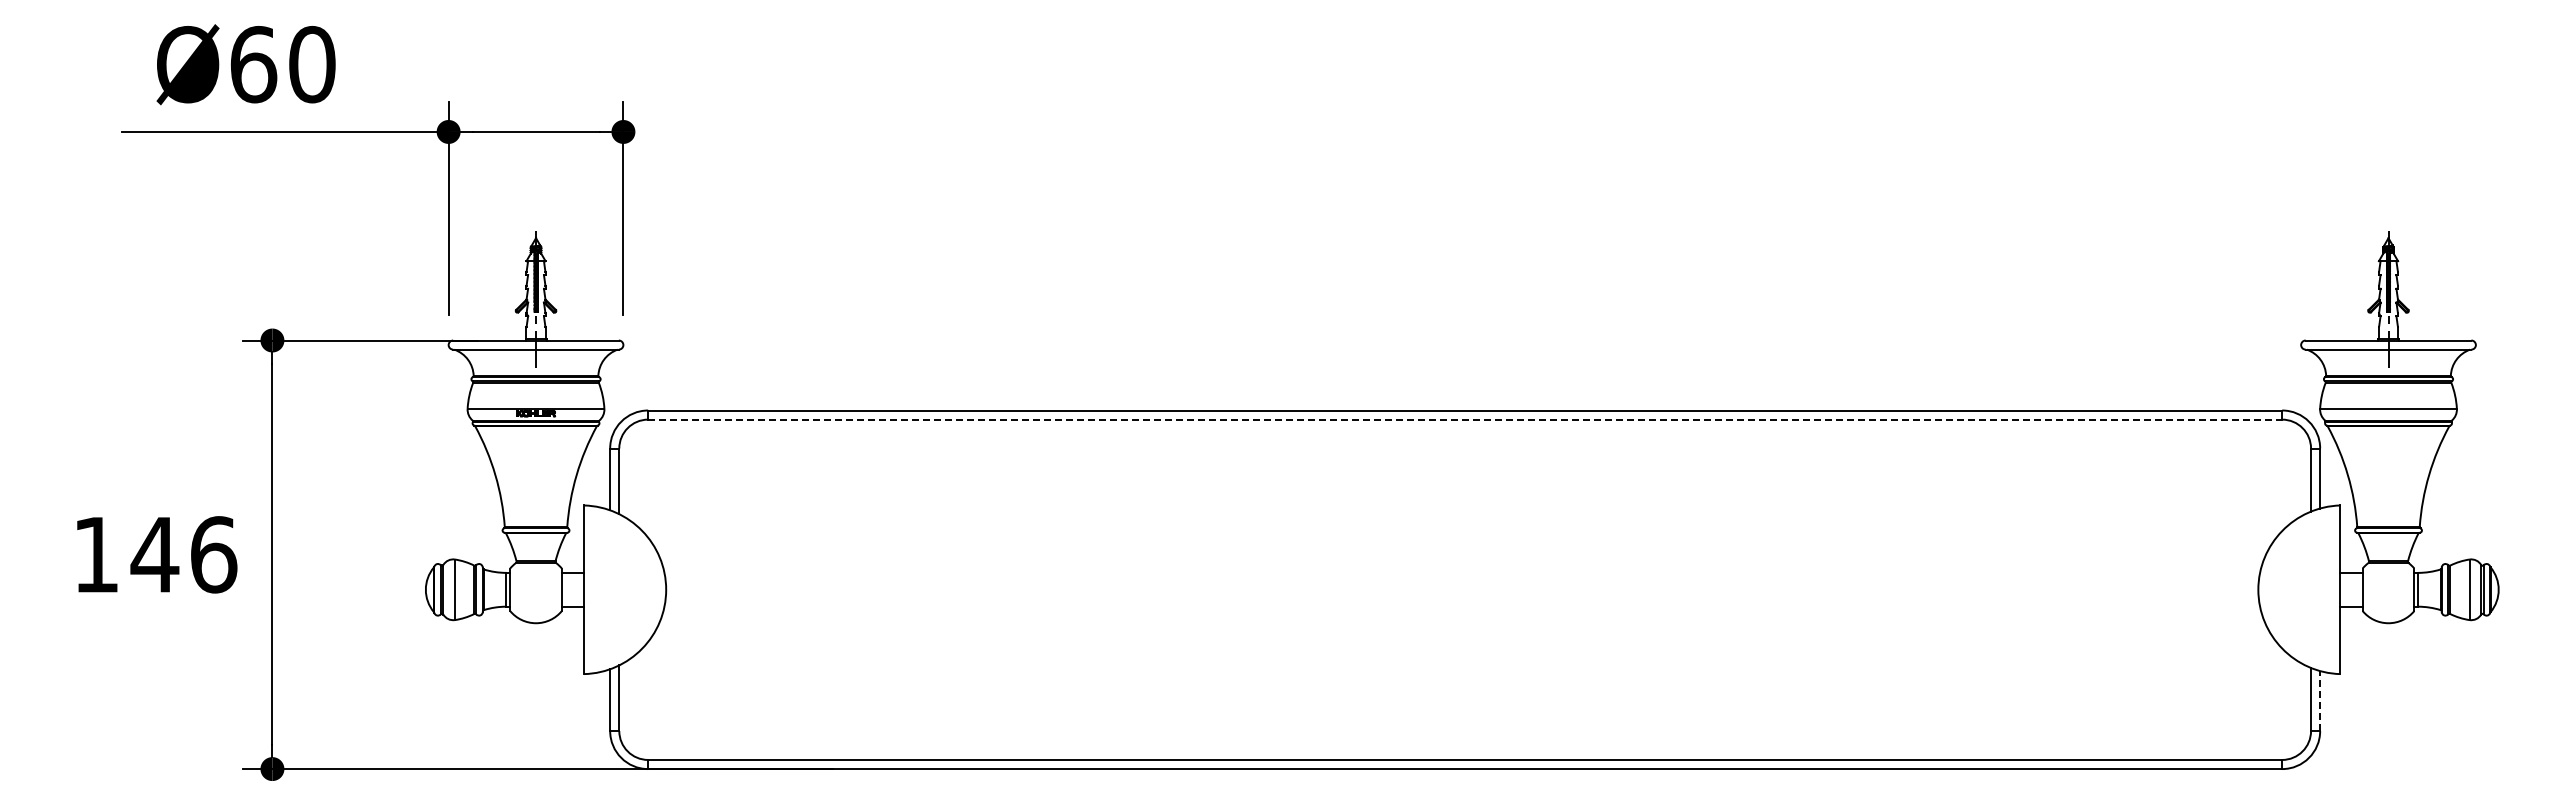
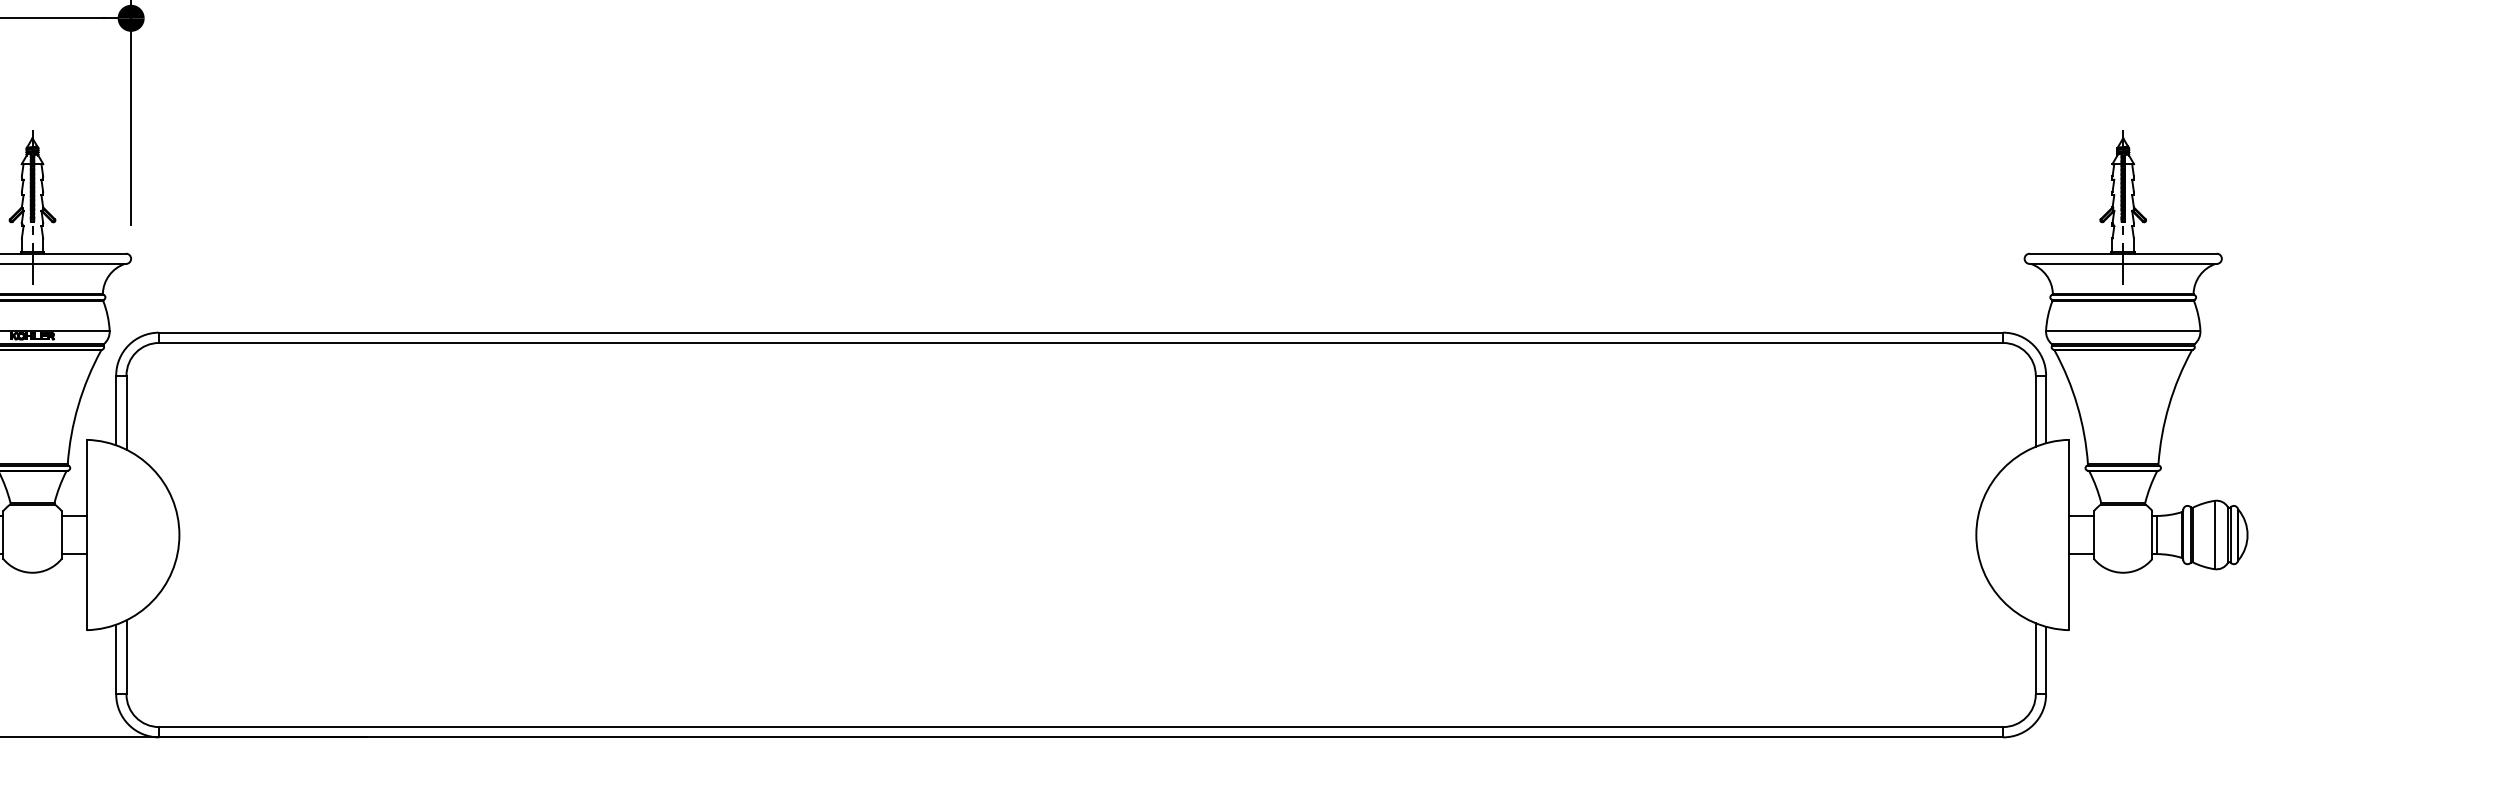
line: (1465, 419) -> (1081, 342), dashed -> solid
line: (2320, 701) -> (2046, 661), dashed -> solid

